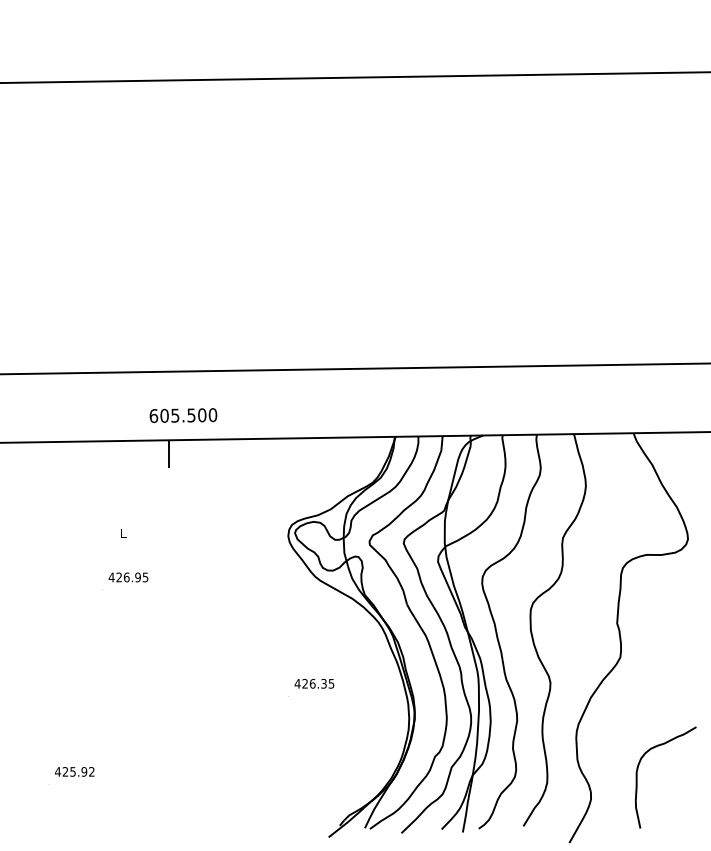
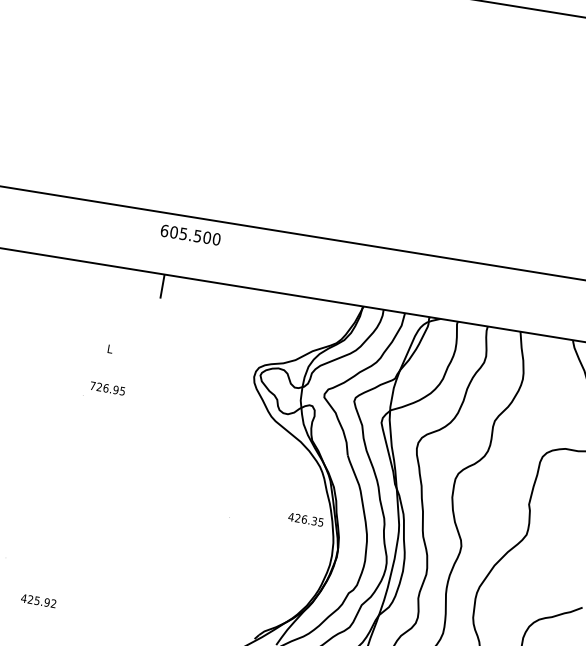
text: (183, 415) -> (190, 235), moved
text: (111, 577) -> (92, 385), 426.95 -> 726.95
text: (314, 683) -> (306, 519), moved
text: (74, 771) -> (38, 600), moved

